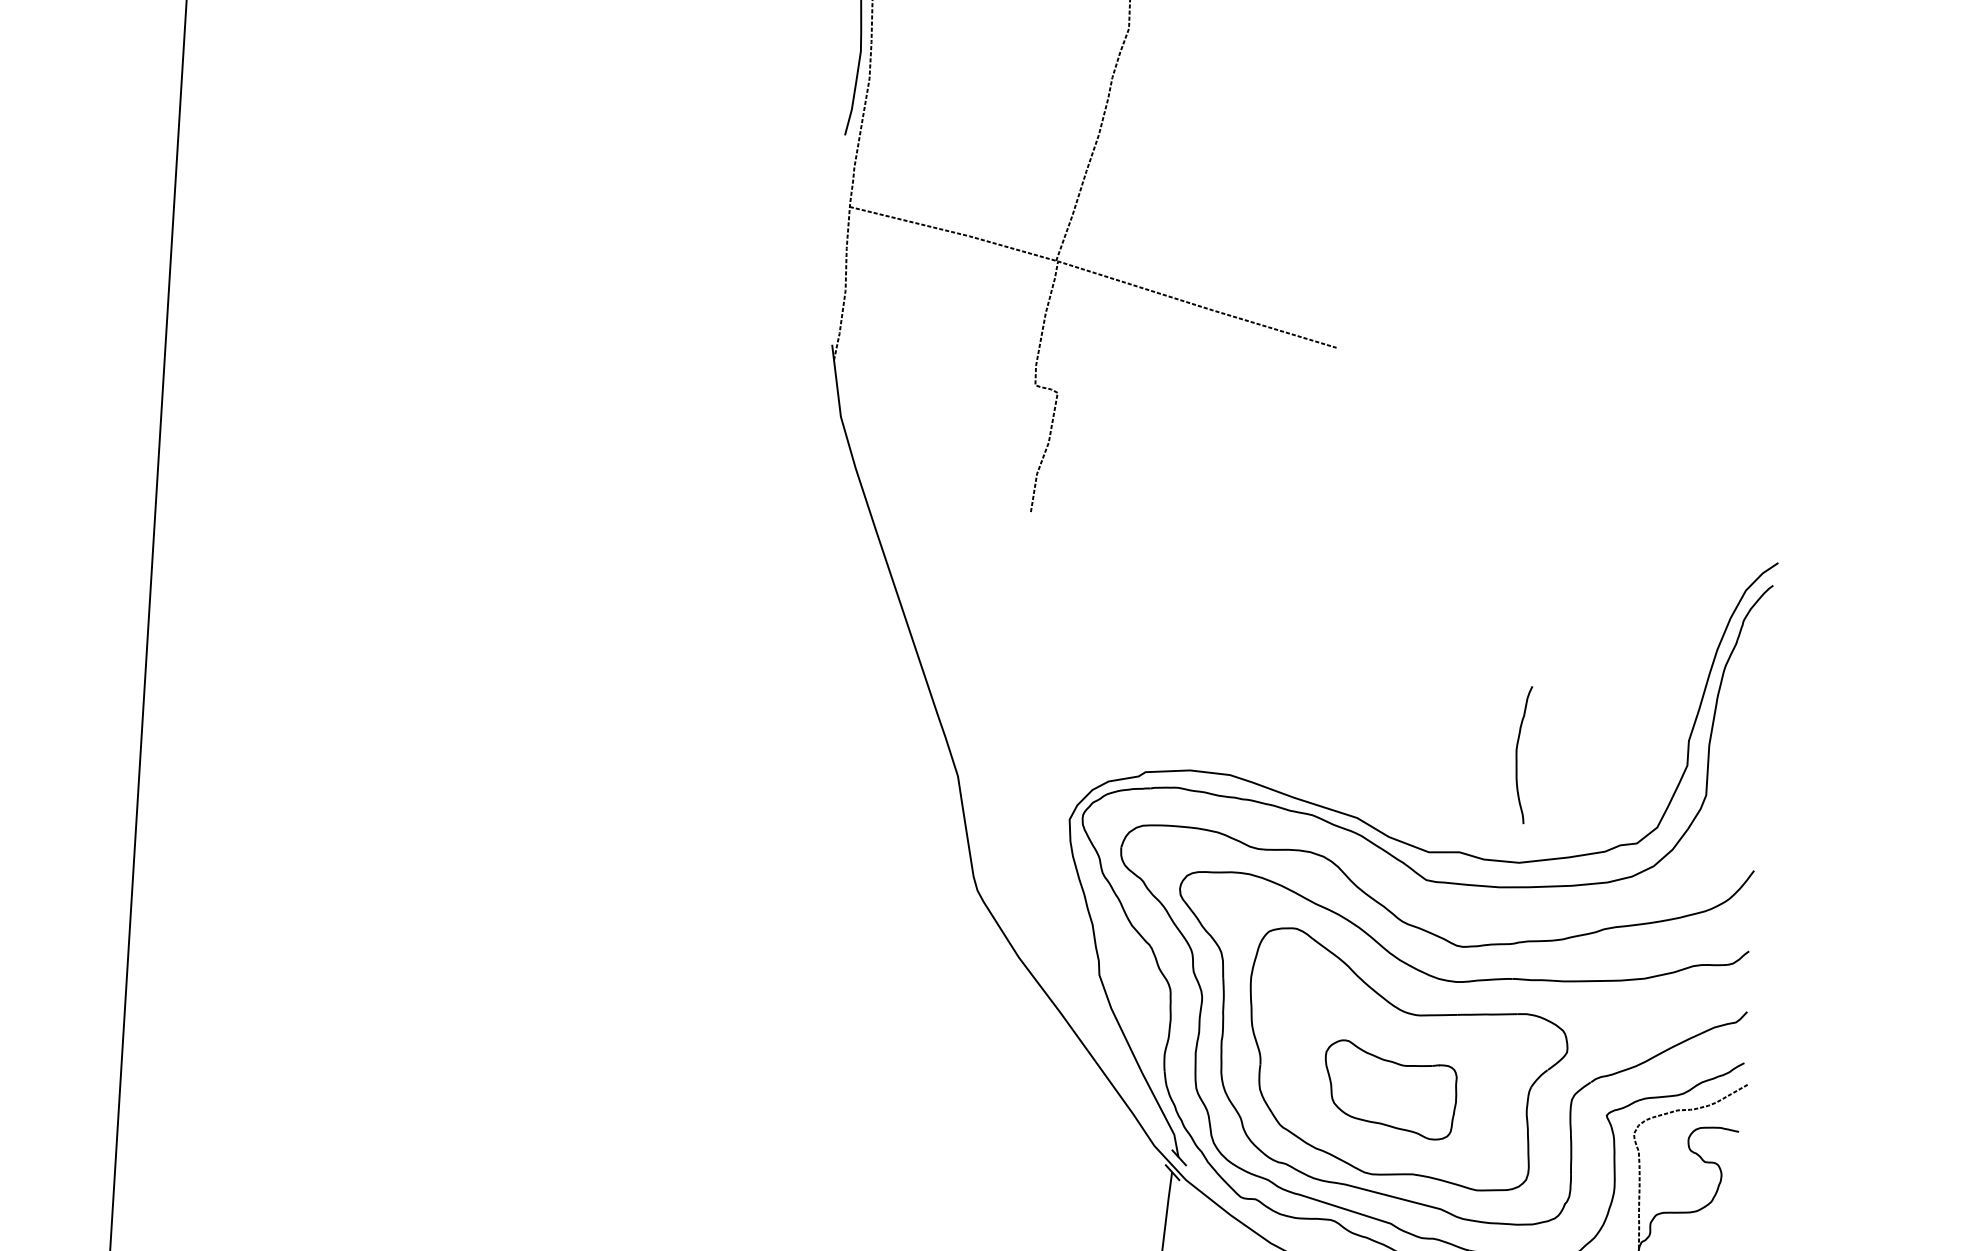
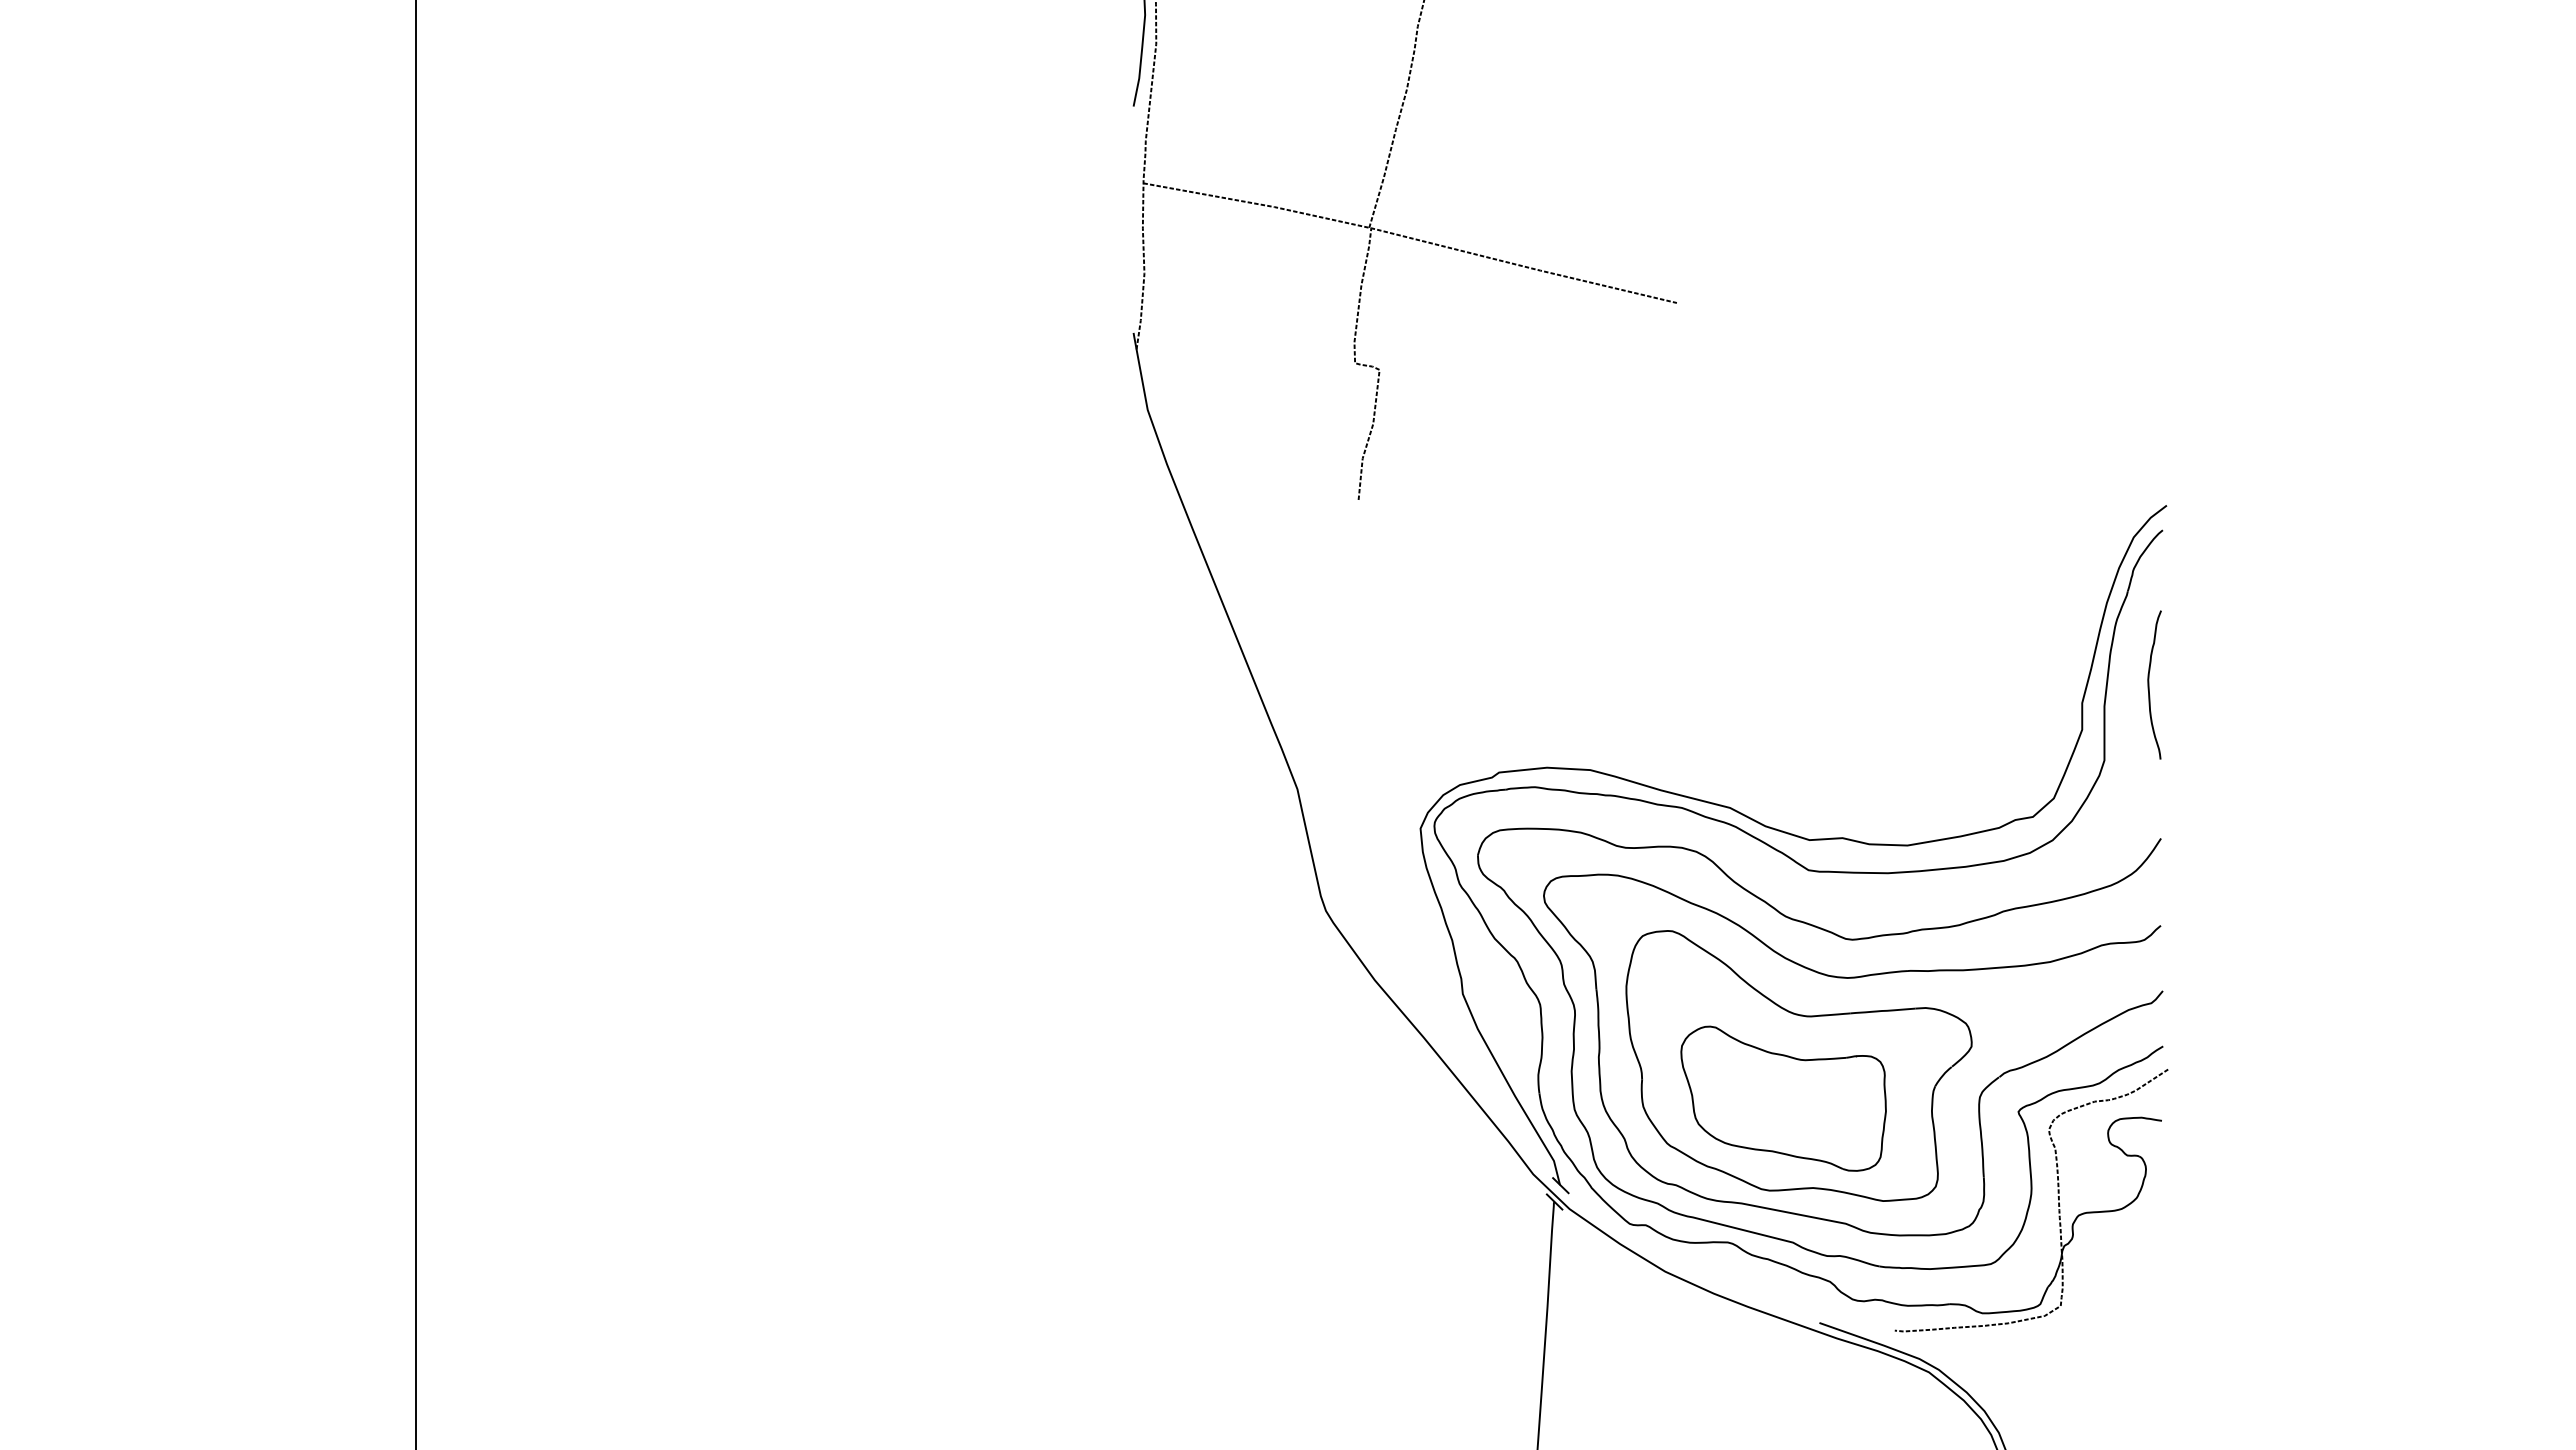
curve: (1517, 754) -> (2149, 684), moved
part: (1390, 1089) -> (1783, 1098), size x1.43

